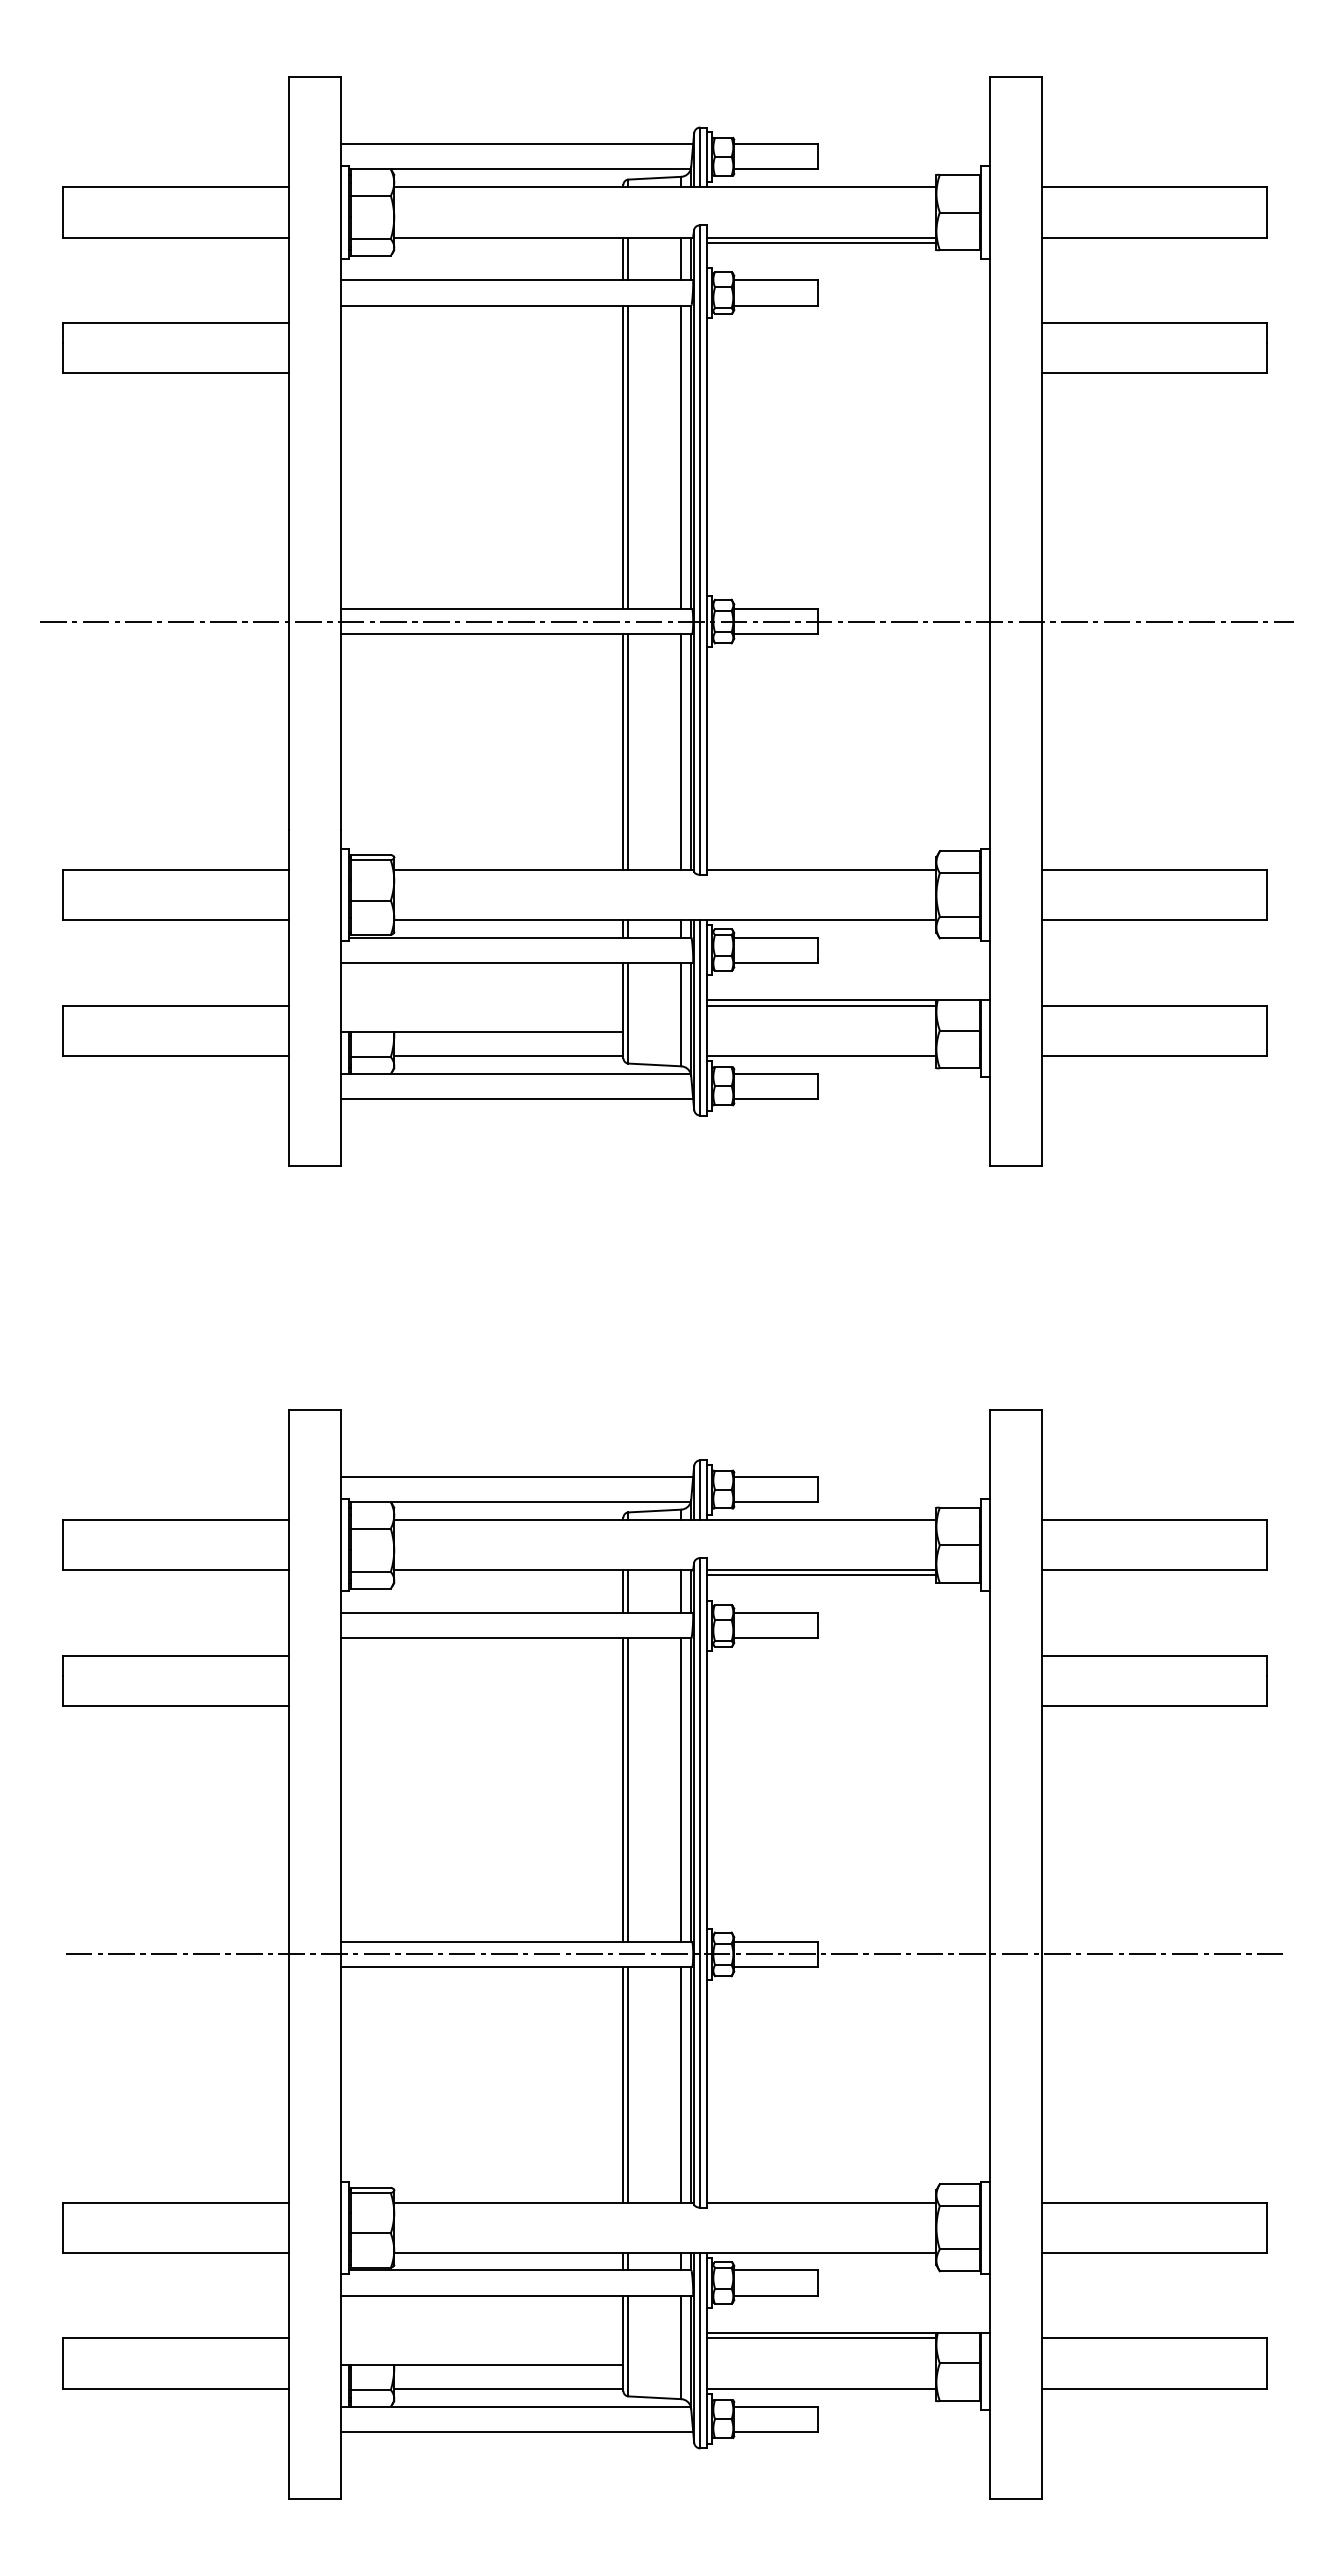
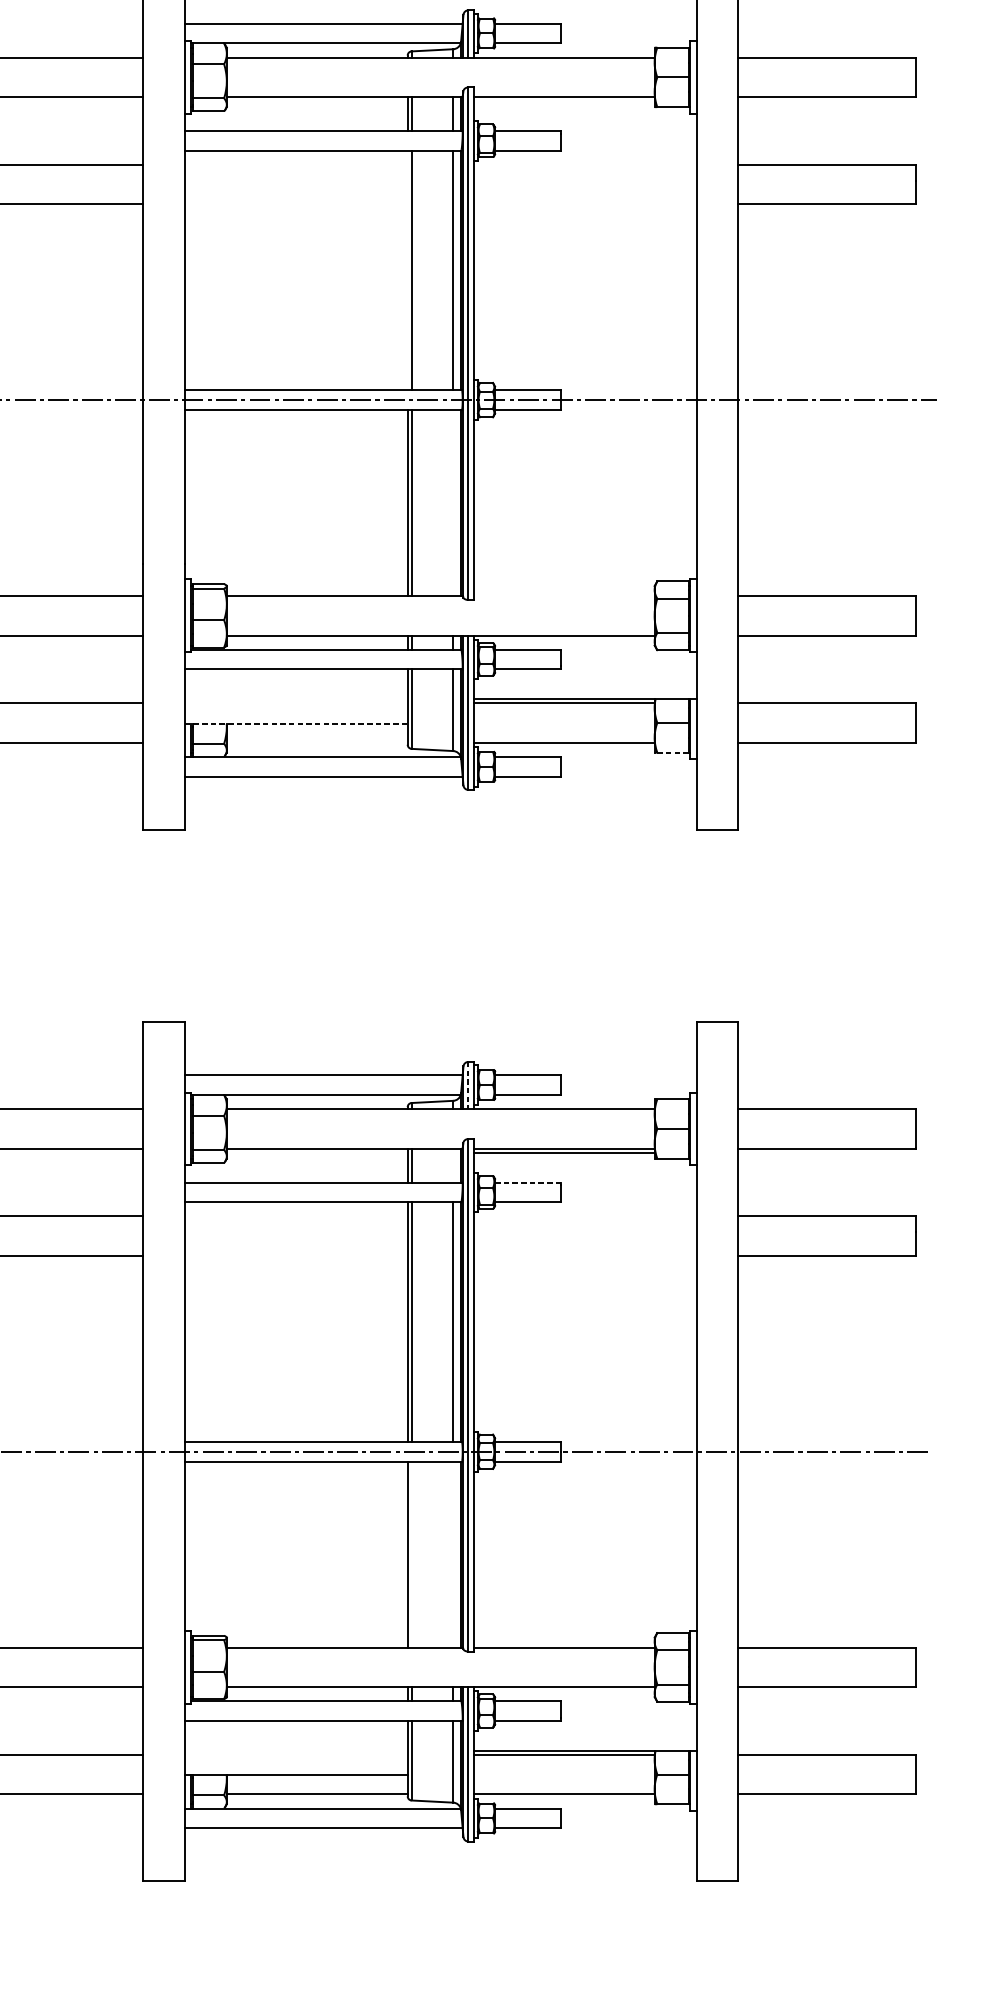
line: (821, 242) -> (563, 101), removed
line: (623, 457) -> (407, 270), removed
line: (681, 751) -> (453, 502), removed
line: (821, 869) -> (563, 595), removed
line: (482, 1031) -> (296, 723), solid -> dashed
line: (508, 1055) -> (316, 742), removed
line: (959, 1068) -> (672, 752), solid -> dashed
line: (700, 1490) -> (468, 1085), solid -> dashed
line: (681, 1591) -> (453, 1165), removed
line: (776, 1613) -> (528, 1182), solid -> dashed
line: (628, 2084) -> (411, 1554), removed
line: (681, 2084) -> (453, 1554), removed

